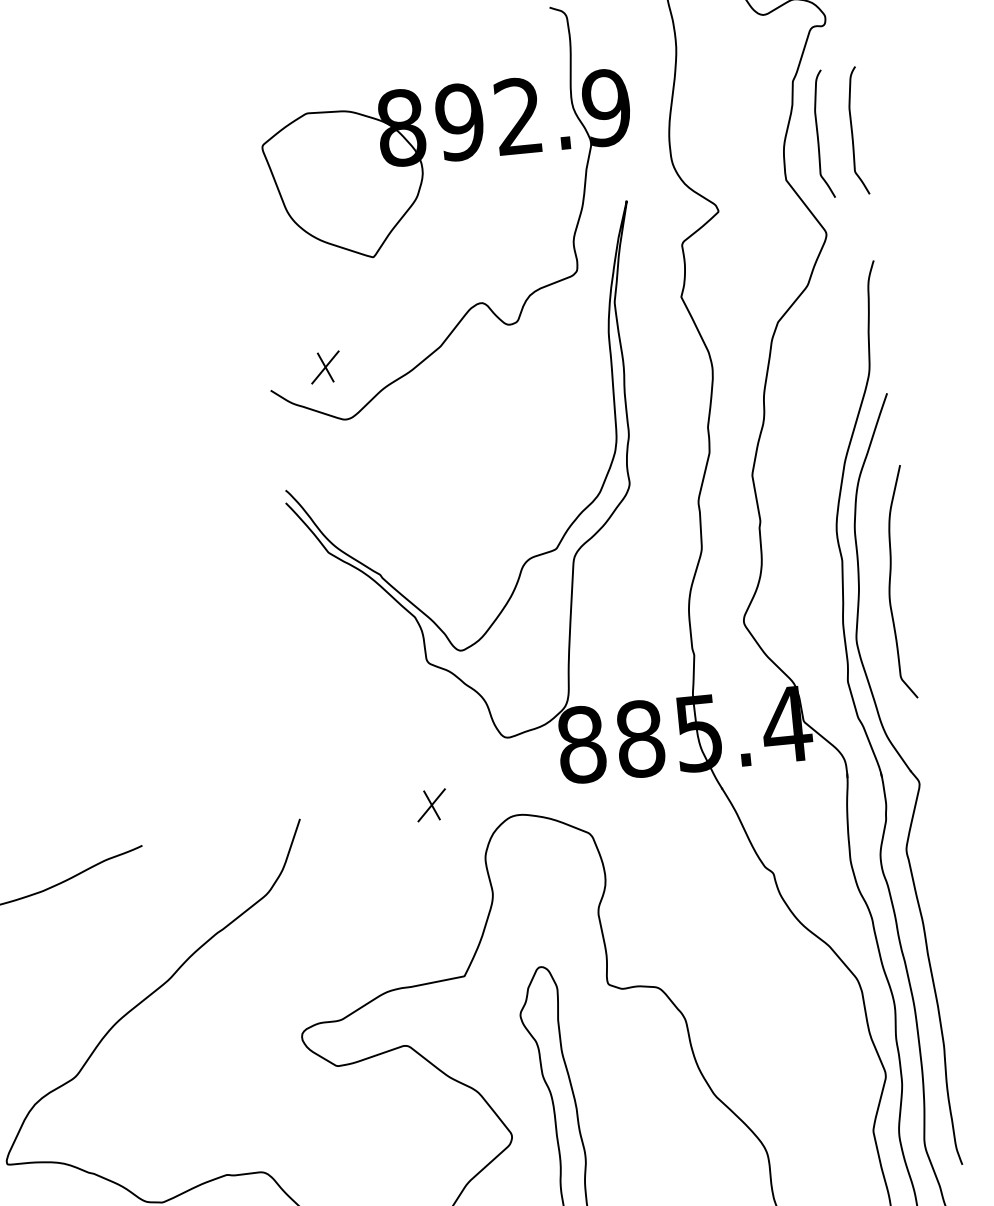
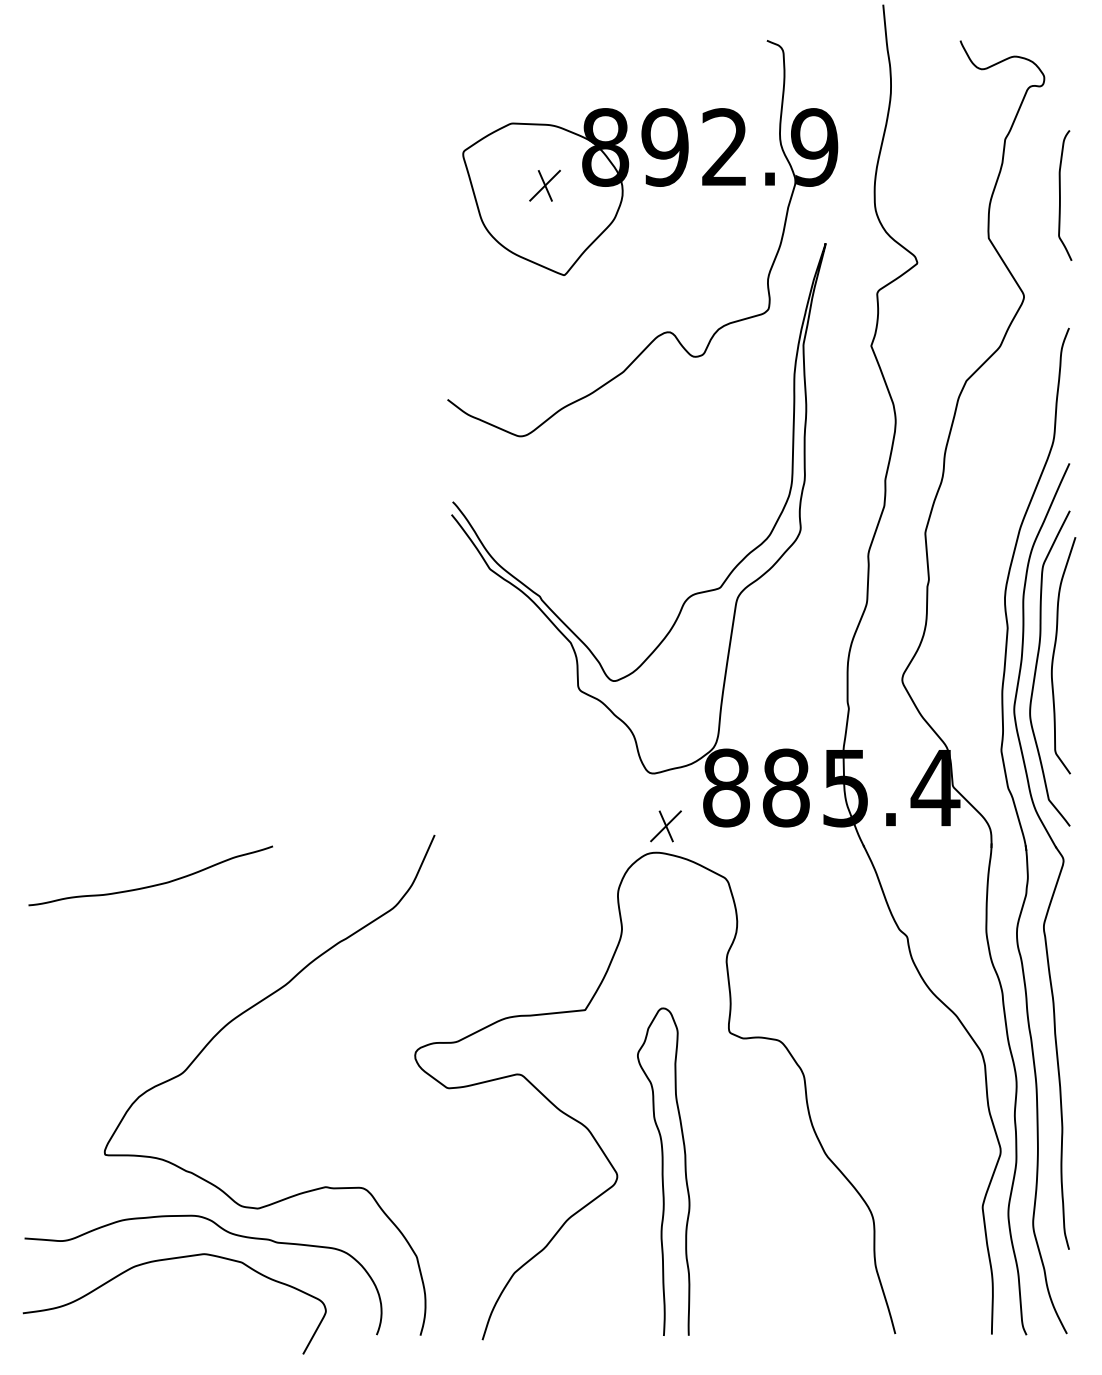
curve: (818, 134) -> (1025, 195), removed
part: (324, 367) -> (544, 185), moved
curve: (875, 595) -> (1037, 666), added
part: (431, 805) -> (665, 826), moved

